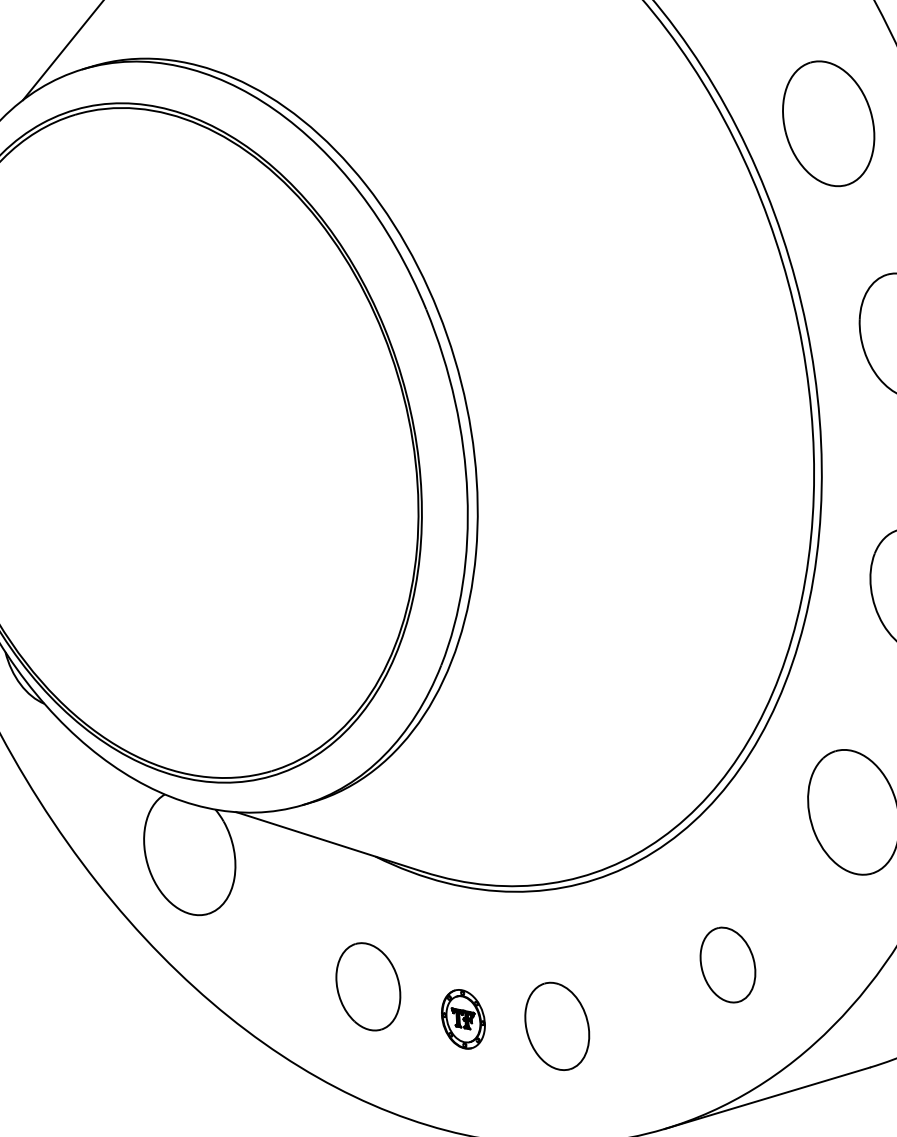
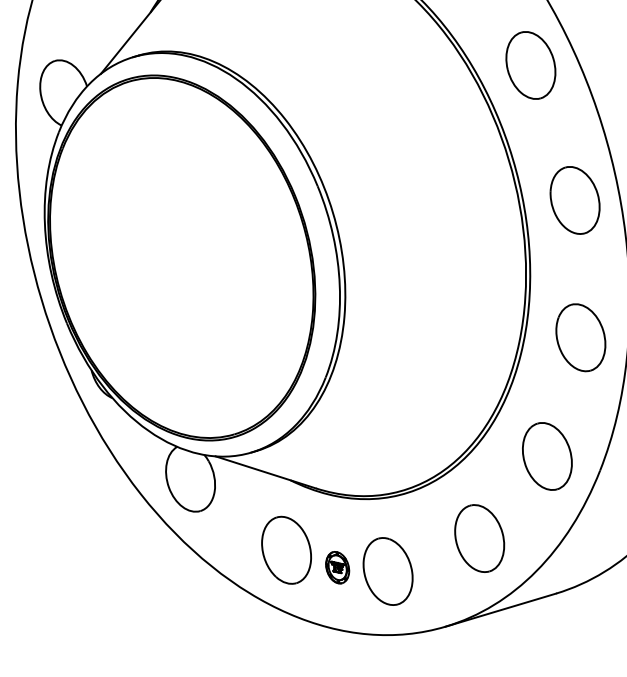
part: (827, 123) -> (530, 65), moved
part: (727, 964) -> (479, 538), size x1.67
part: (368, 985) -> (286, 549), size x1.43
part: (556, 1026) -> (387, 571), size x1.43

